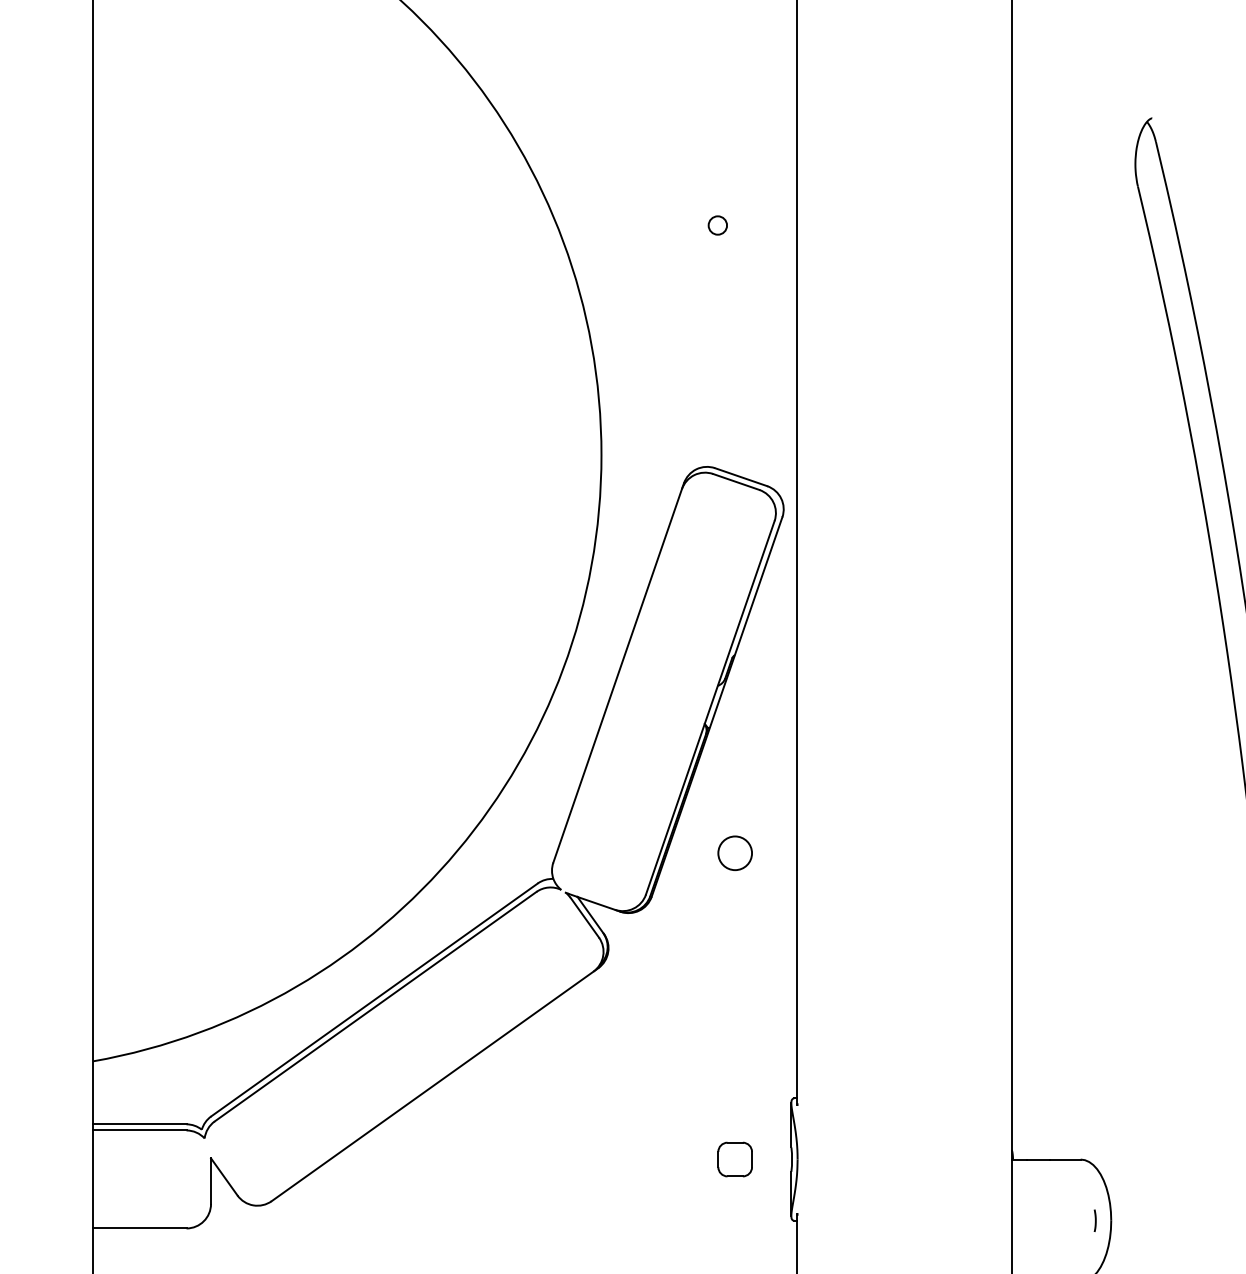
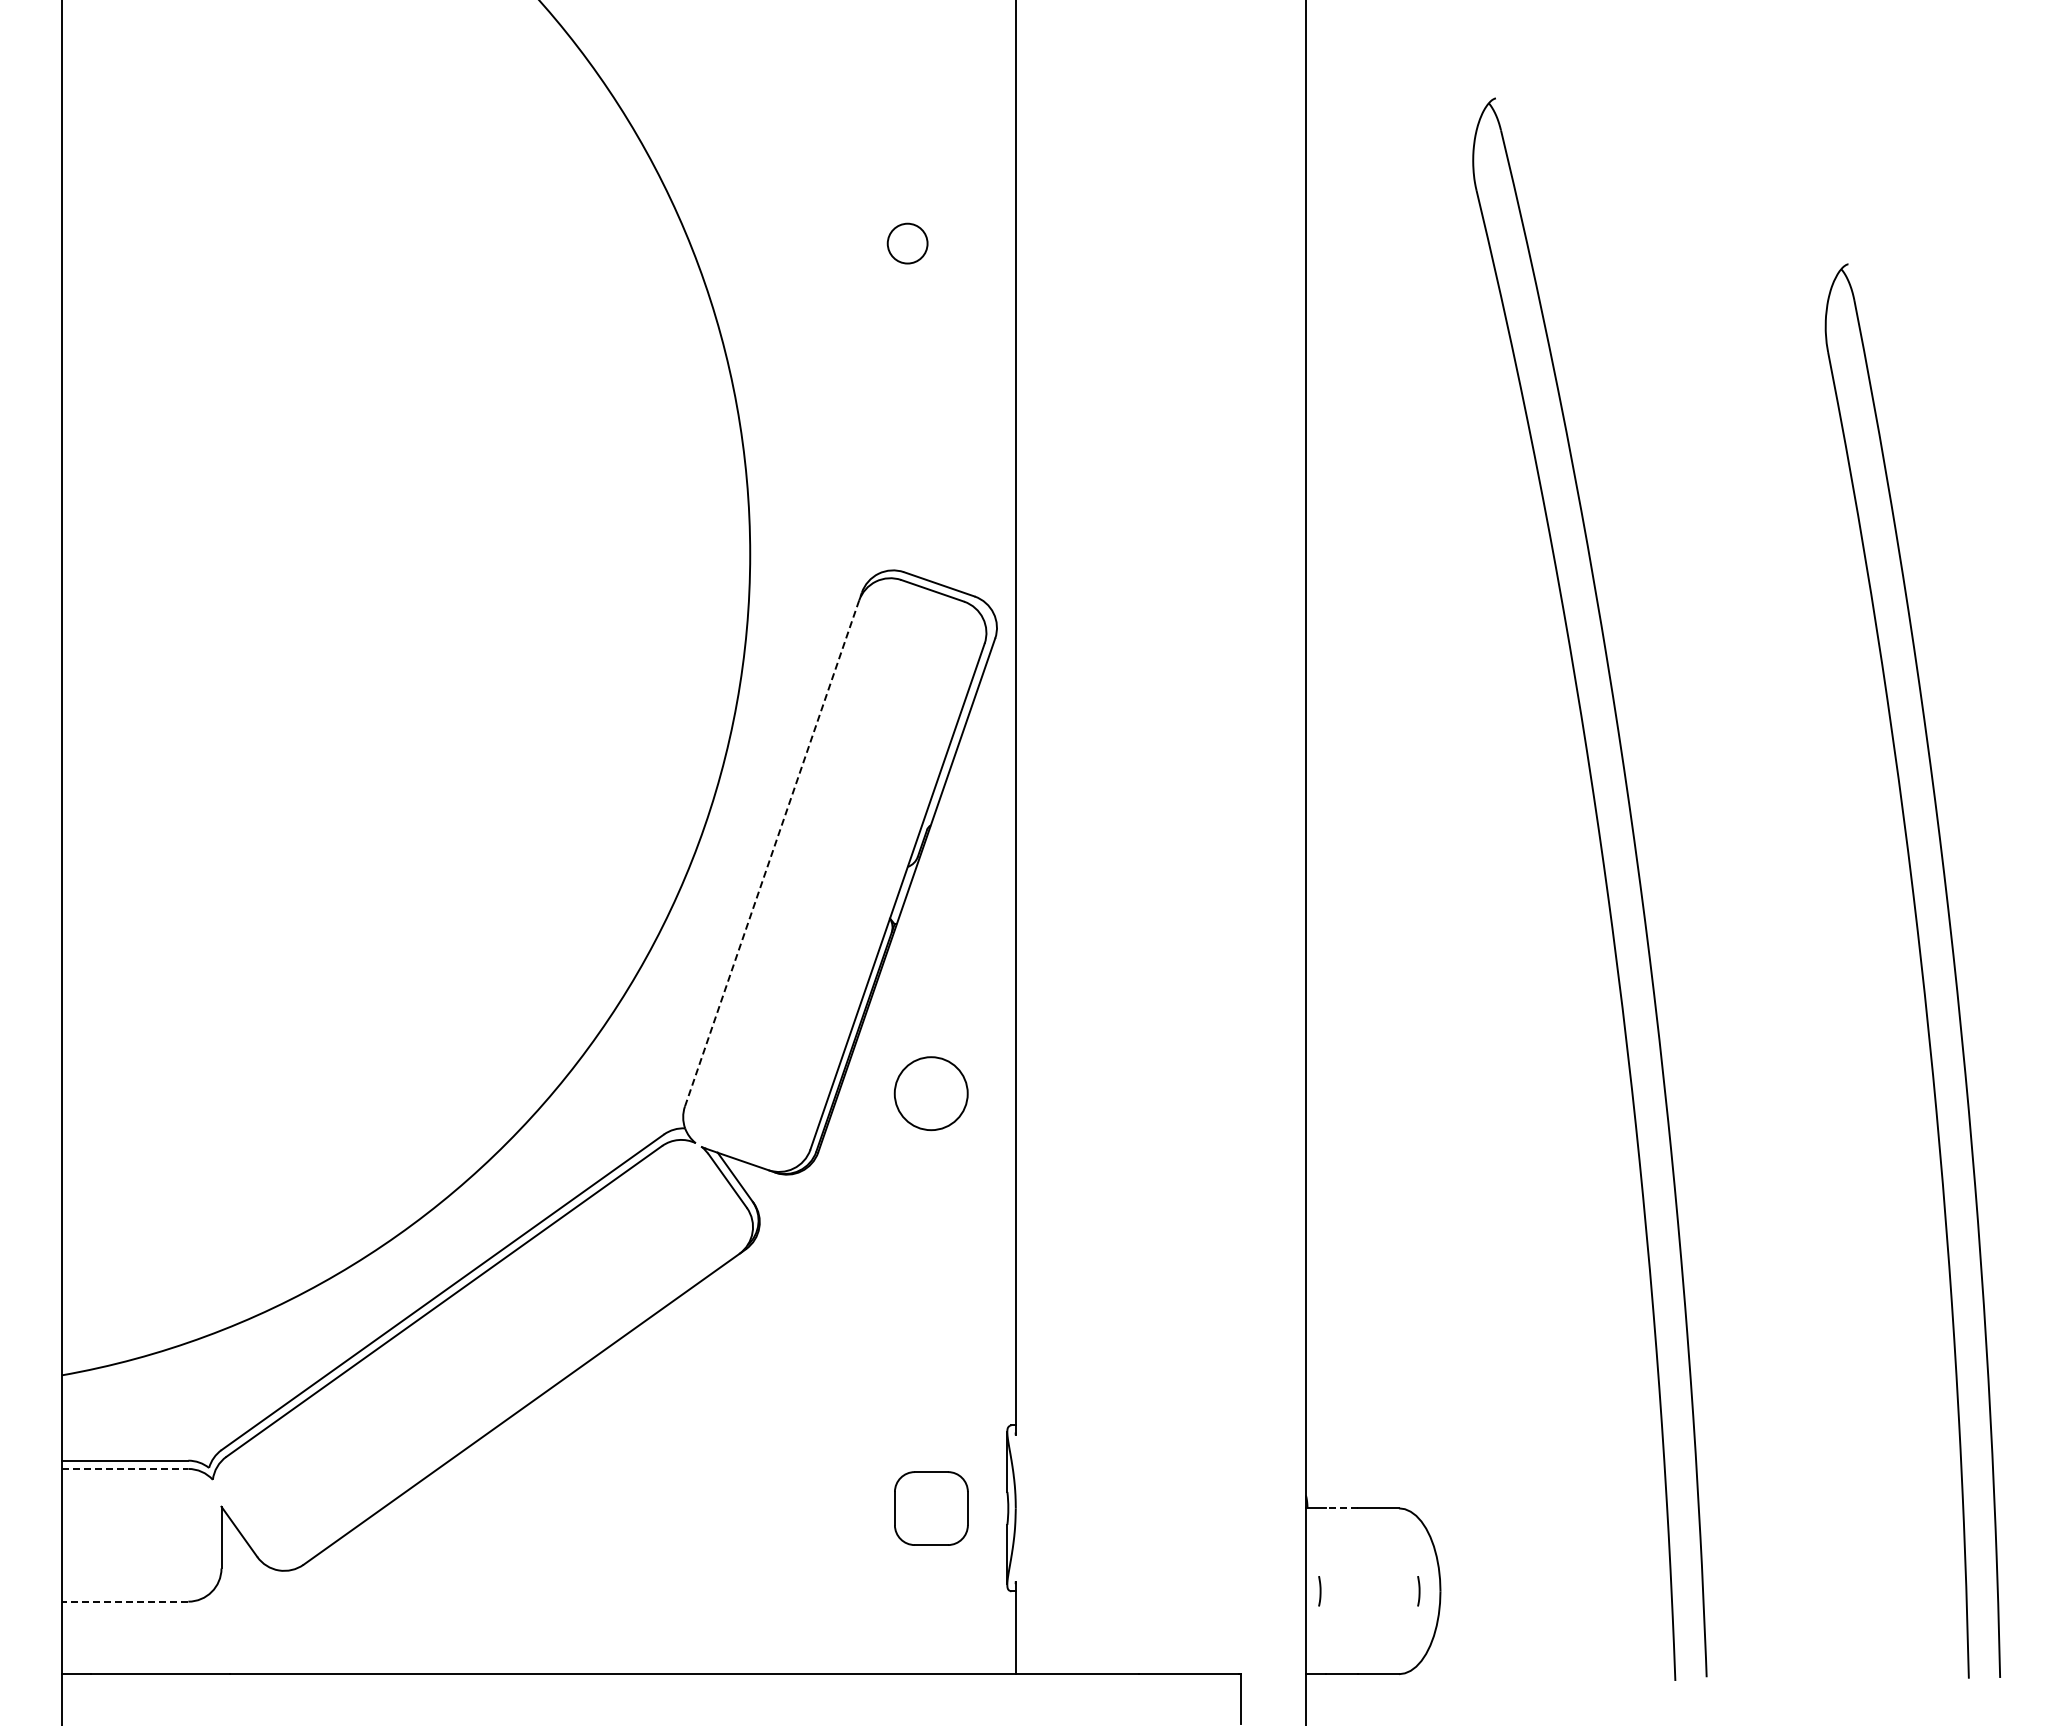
circle: (717, 225) -> (907, 243), size x1.6
line: (618, 672) -> (773, 849), solid -> dashed
circle: (735, 853) -> (931, 1093), size x1.6
line: (140, 1130) -> (125, 1468), solid -> dashed
part: (734, 1158) -> (930, 1507), size x1.6
line: (1038, 1159) -> (1341, 1508), solid -> dashed
line: (1021, 1220) -> (1319, 1591), added
line: (139, 1228) -> (124, 1601), solid -> dashed

